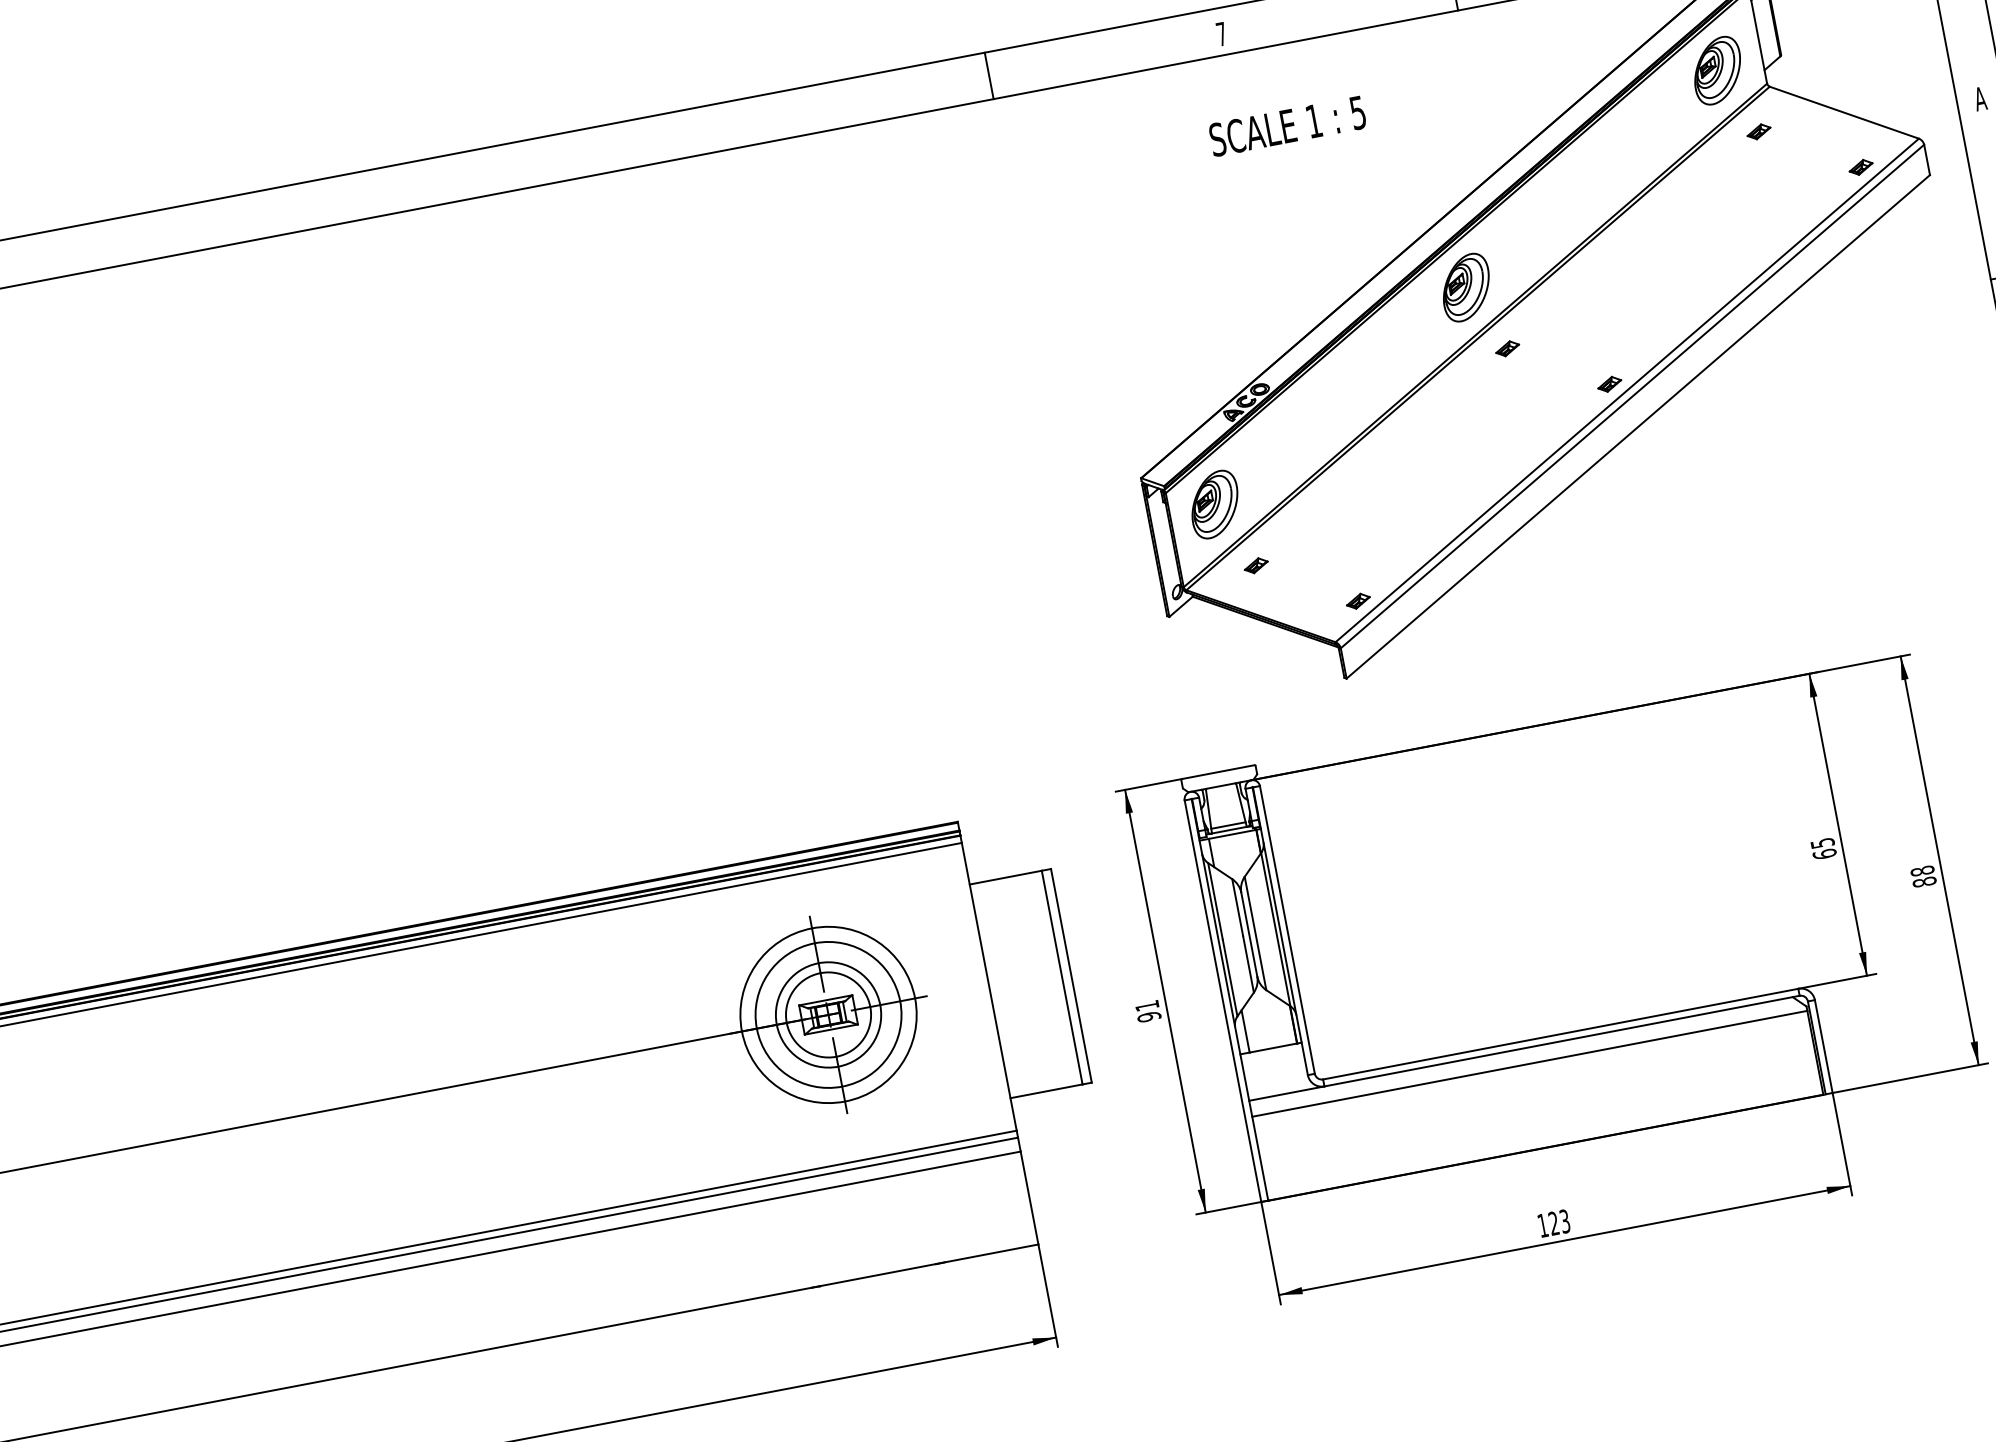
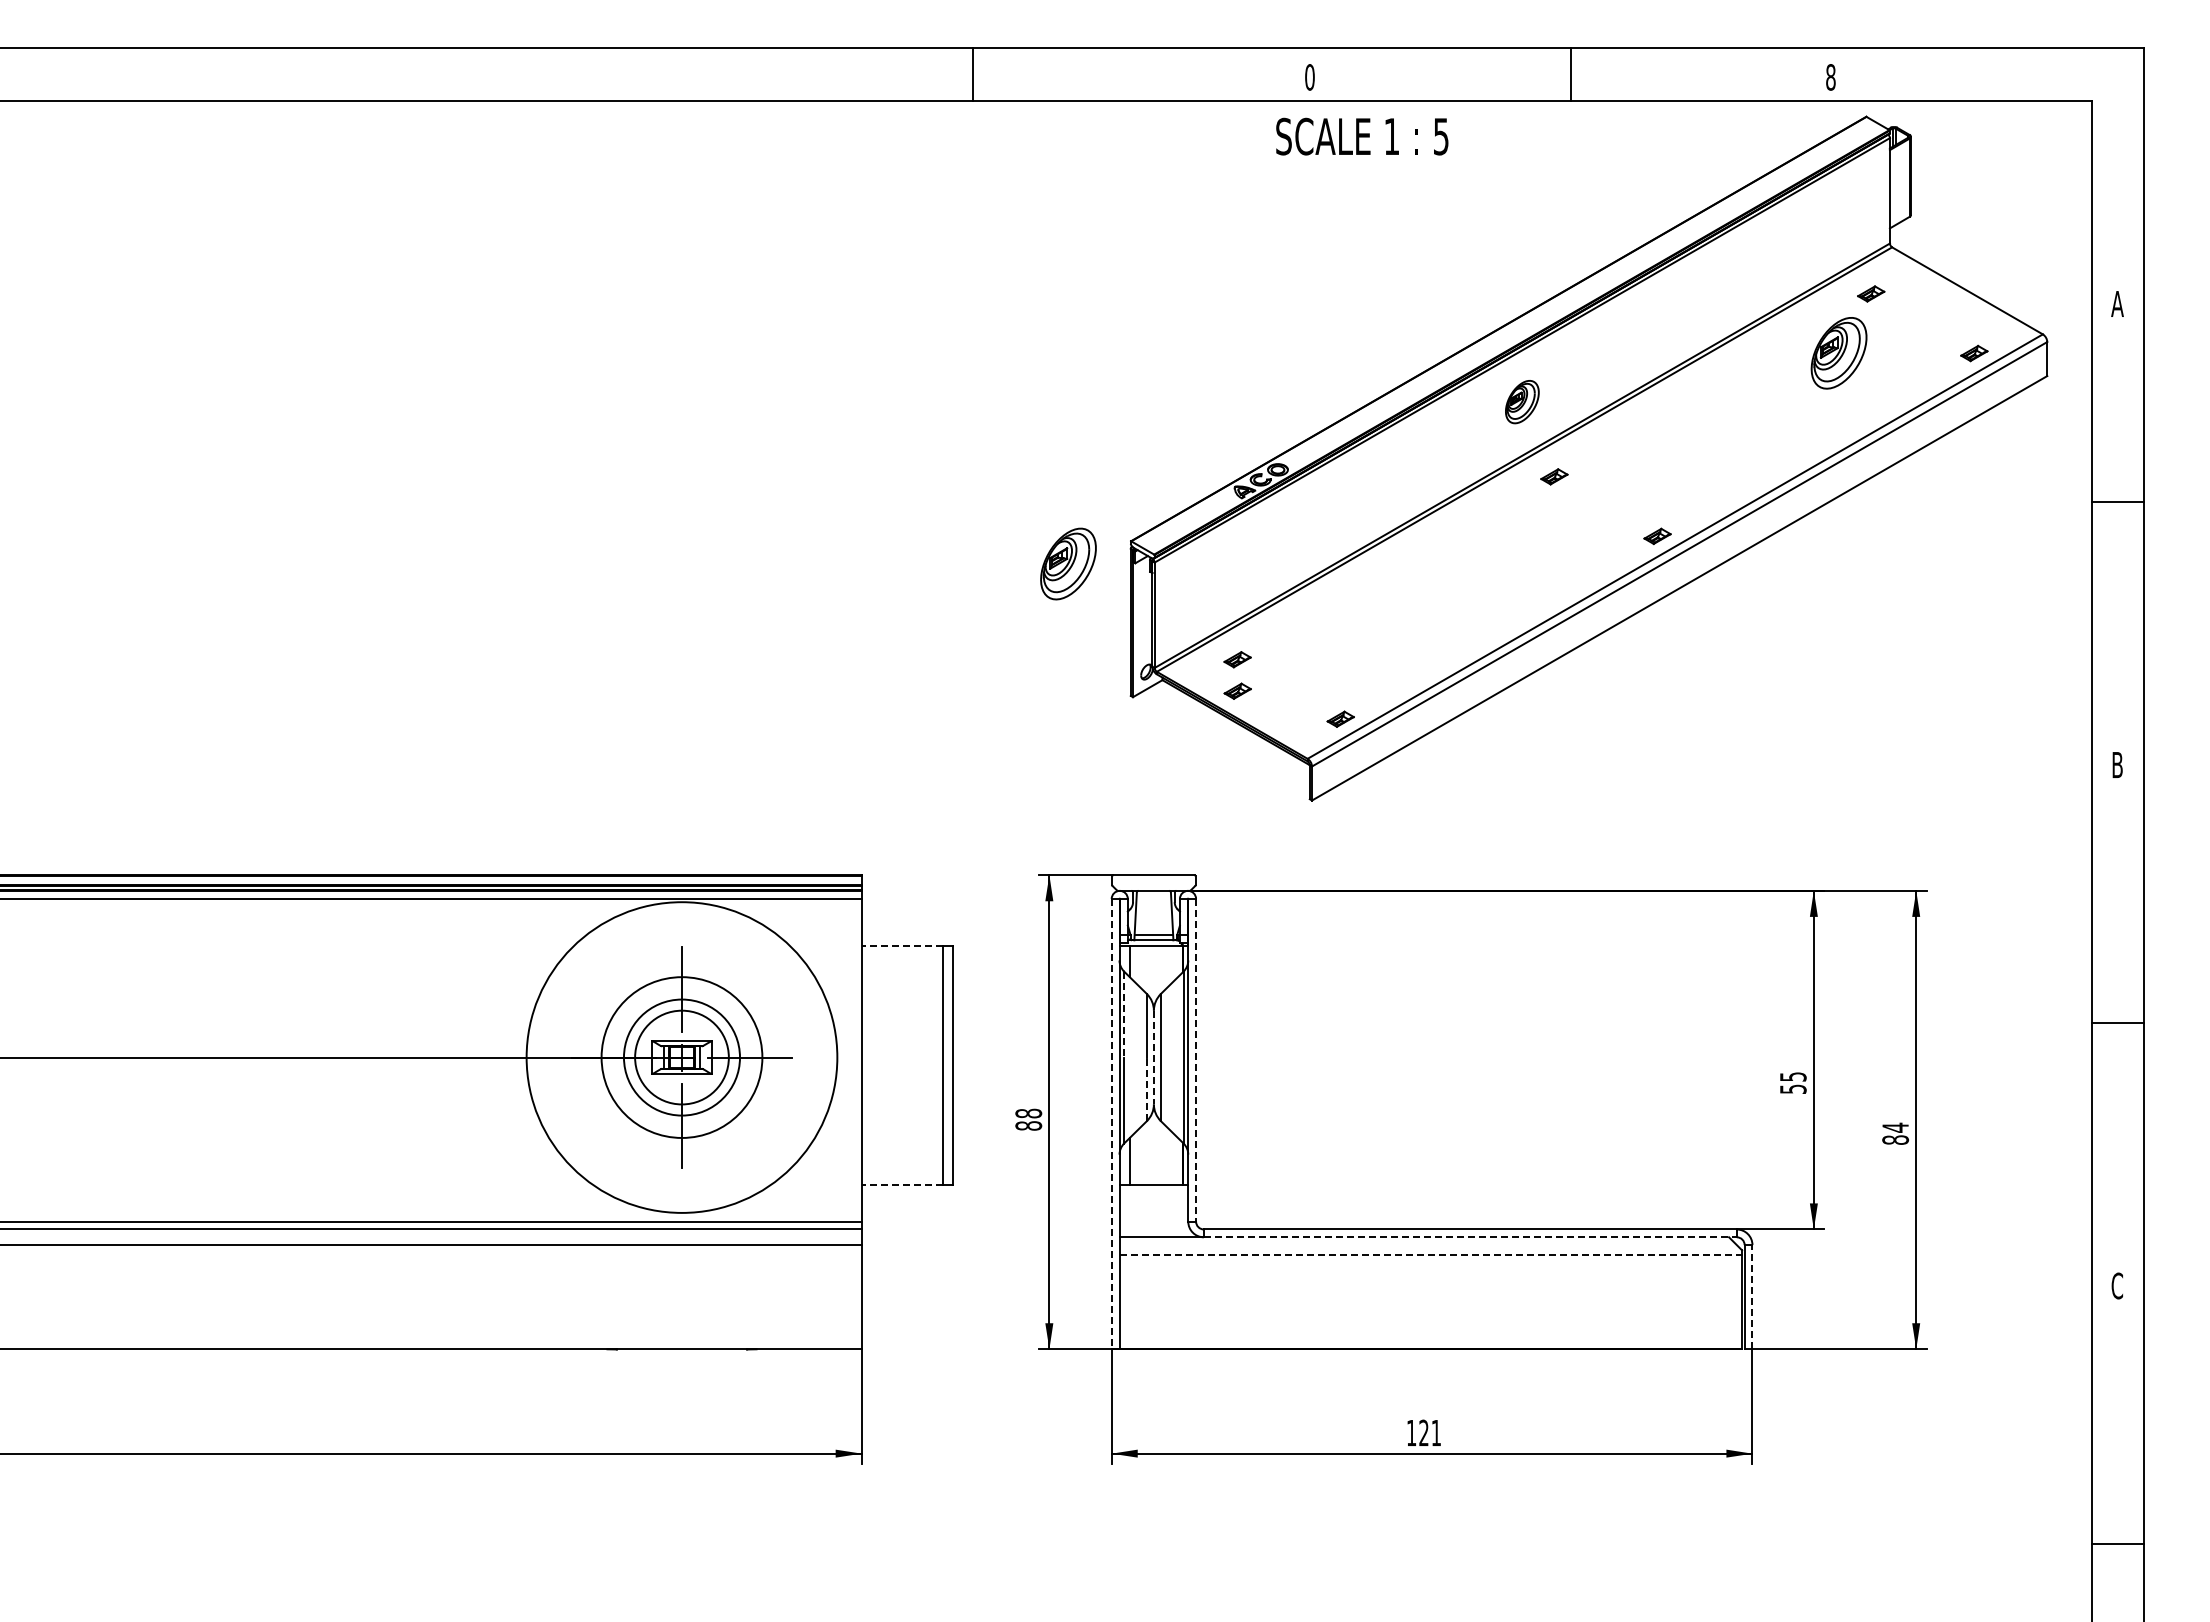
text: (1221, 34) -> (1309, 77), 7 -> 0
part: (1717, 71) -> (1838, 353), moved
line: (989, 75) -> (972, 74), moved
text: (1287, 126) -> (1362, 136), moved
part: (1466, 287) -> (1522, 401), size x0.6
part: (1214, 504) -> (1068, 563), moved
part: (1261, 593) -> (1237, 690), added
text: (1824, 854) -> (1792, 1089), 65 -> 55
text: (1922, 870) -> (1895, 1127), 88 -> 84
line: (1005, 877) -> (901, 945), solid -> dashed
line: (1215, 901) -> (1124, 1014), solid -> dashed
line: (1287, 930) -> (1196, 1060), solid -> dashed
line: (1248, 934) -> (1153, 1057), solid -> dashed
line: (1248, 964) -> (1146, 1089), solid -> dashed
line: (1222, 1001) -> (1111, 1124), solid -> dashed
text: (1148, 1011) -> (1028, 1119), 91 -> 88
circle: (828, 1014) -> (681, 1057), size x1.6
line: (1562, 1041) -> (1470, 1237), solid -> dashed
line: (1823, 1045) -> (1752, 1296), solid -> dashed
line: (1530, 1063) -> (1431, 1255), solid -> dashed
line: (1046, 1091) -> (901, 1185), solid -> dashed
text: (1564, 1221) -> (1435, 1432), 123 -> 121

